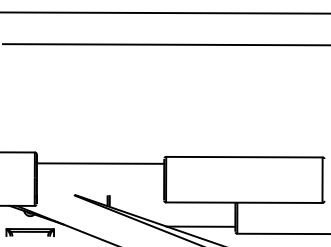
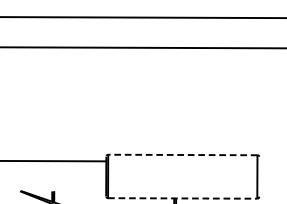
line: (243, 157) -> (181, 155), solid -> dashed
line: (244, 202) -> (182, 198), solid -> dashed

